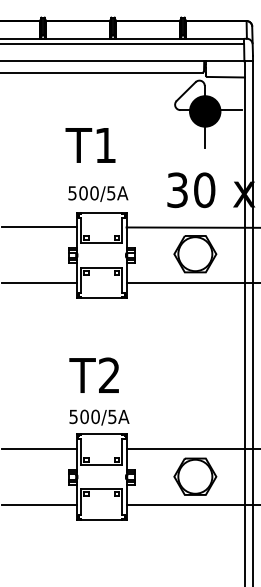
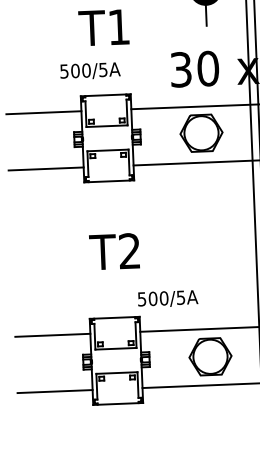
text: (90, 145) -> (103, 27), moved
text: (98, 193) -> (90, 70), moved
text: (93, 374) -> (113, 250), moved
text: (99, 417) -> (168, 298), moved

